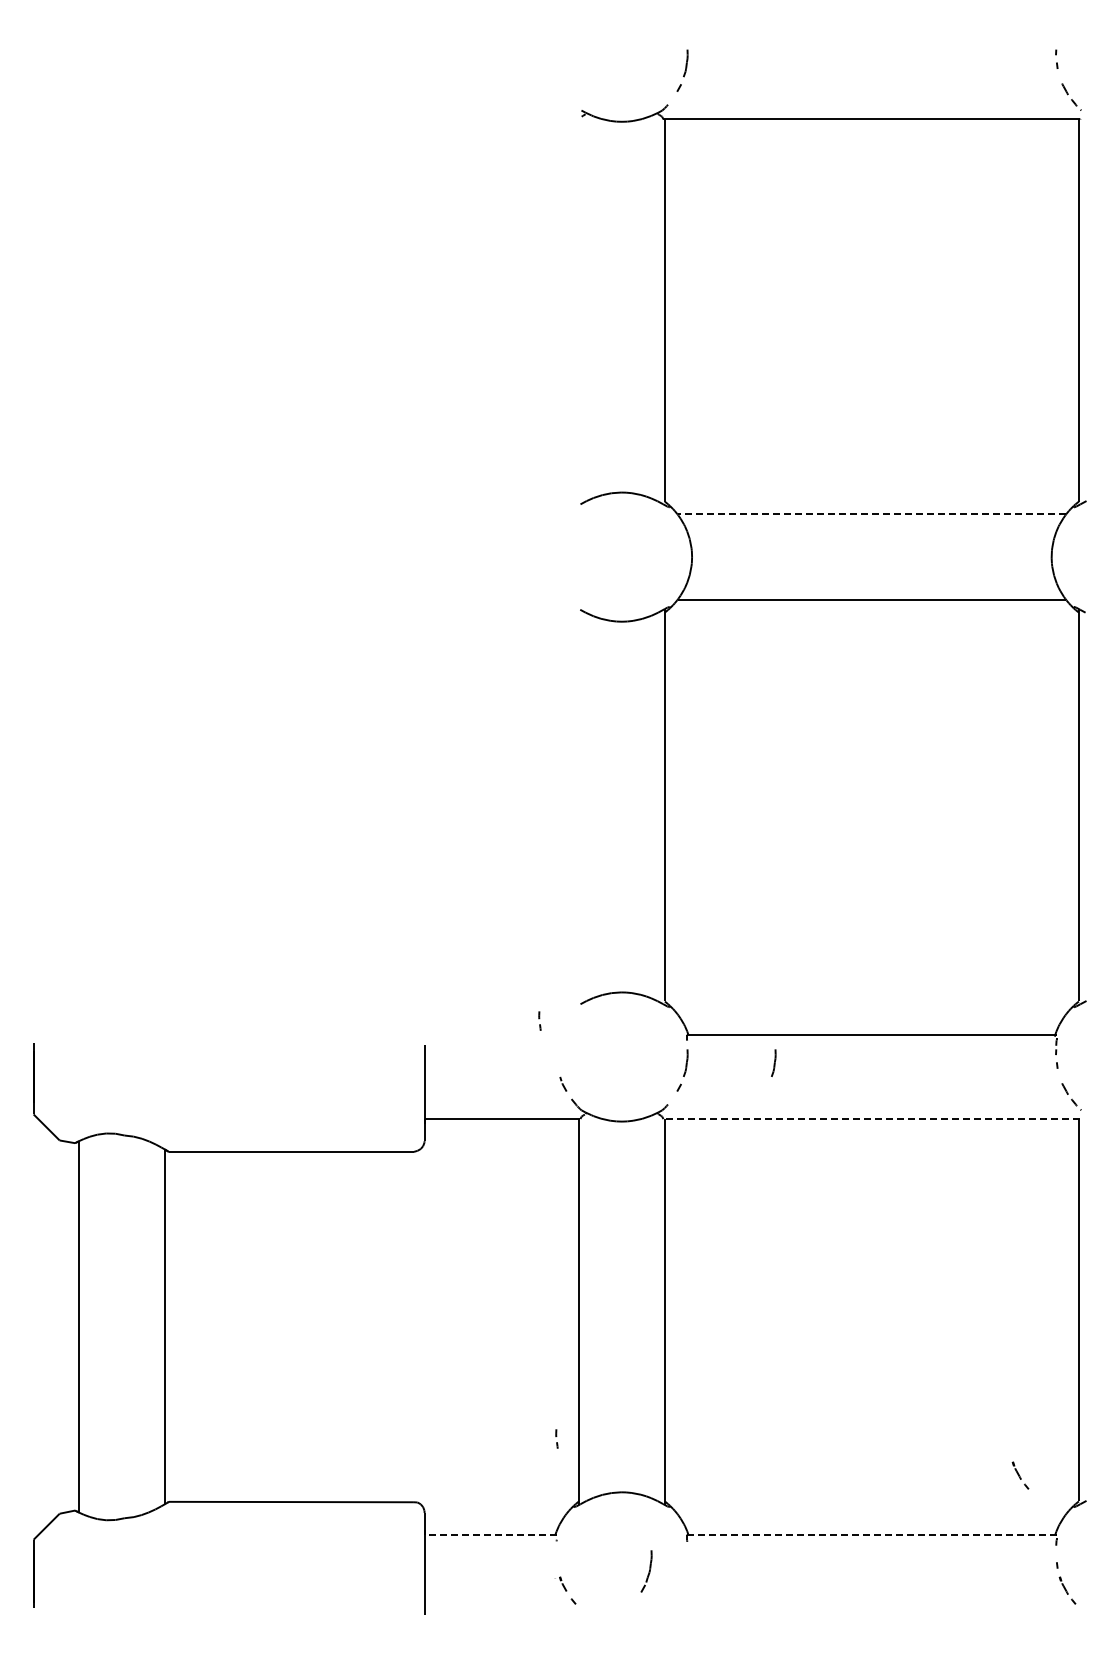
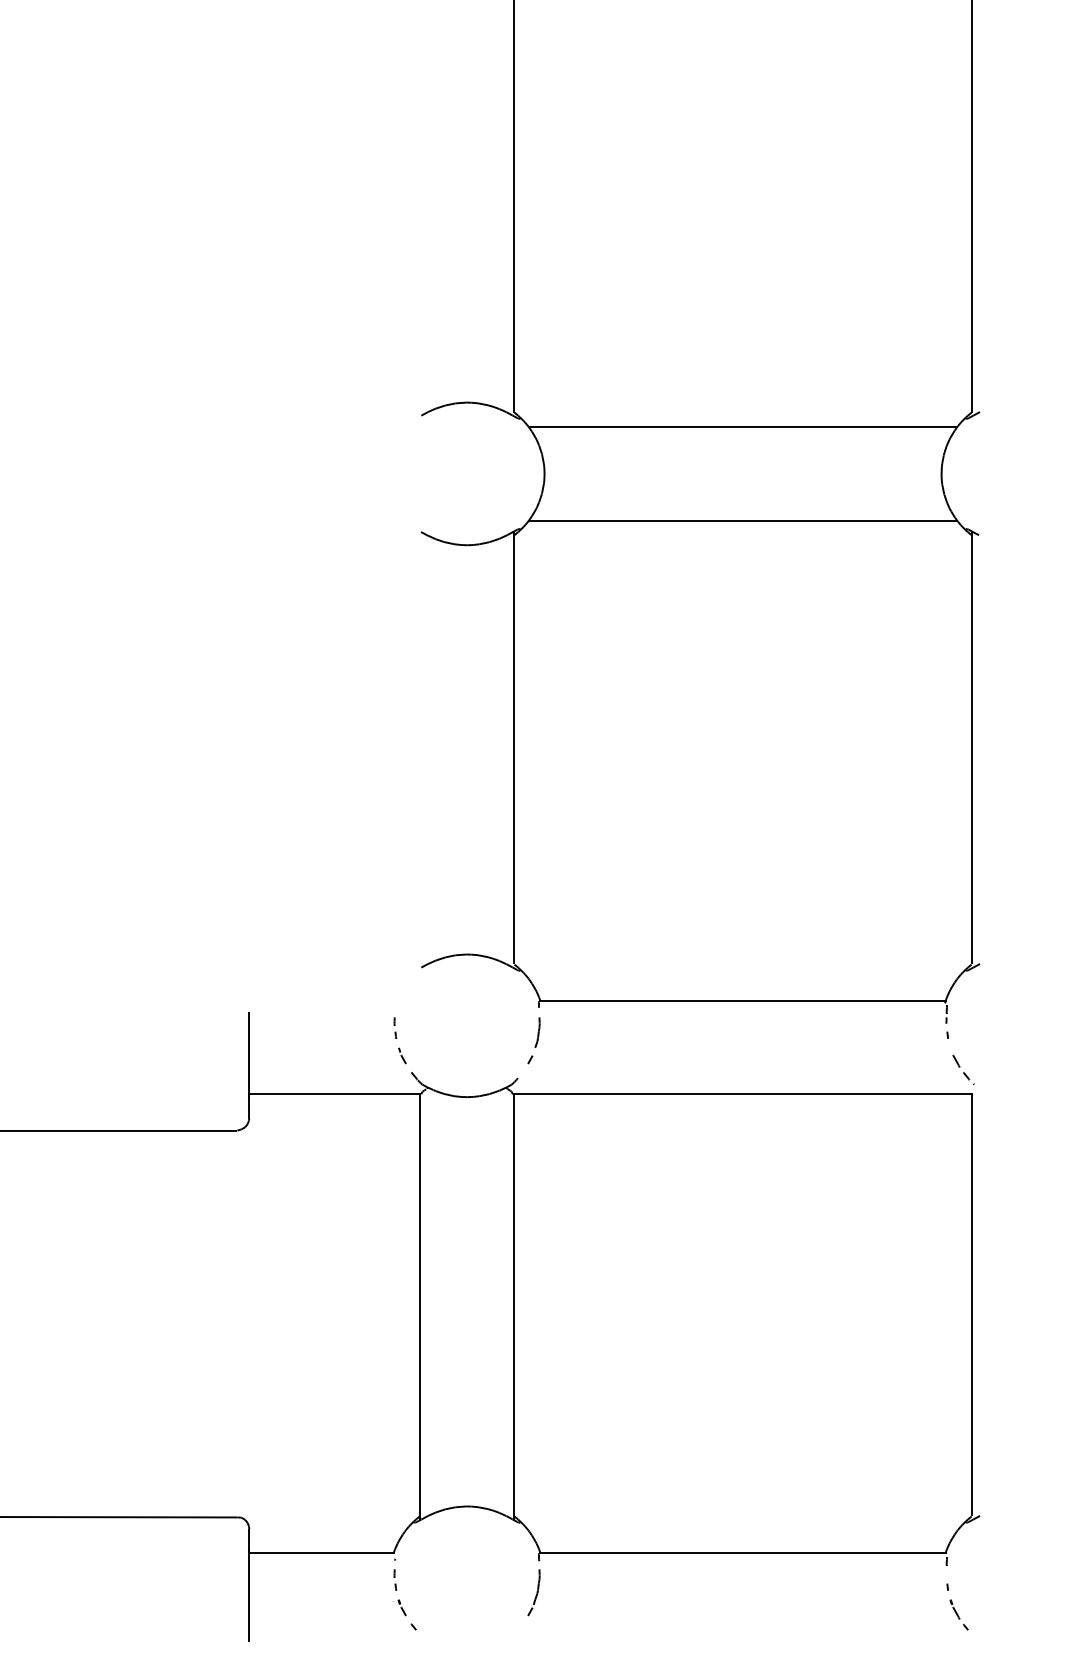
line: (871, 514) -> (742, 426), dashed -> solid
line: (539, 1019) -> (394, 1026), moved
line: (774, 1062) -> (635, 1031), removed
line: (871, 1119) -> (742, 1094), dashed -> solid
line: (556, 1436) -> (394, 1577), moved
part: (1020, 1475) -> (907, 1487), removed
line: (490, 1534) -> (321, 1553), dashed -> solid
line: (871, 1534) -> (742, 1553), dashed -> solid
part: (646, 1571) -> (533, 1592), moved

